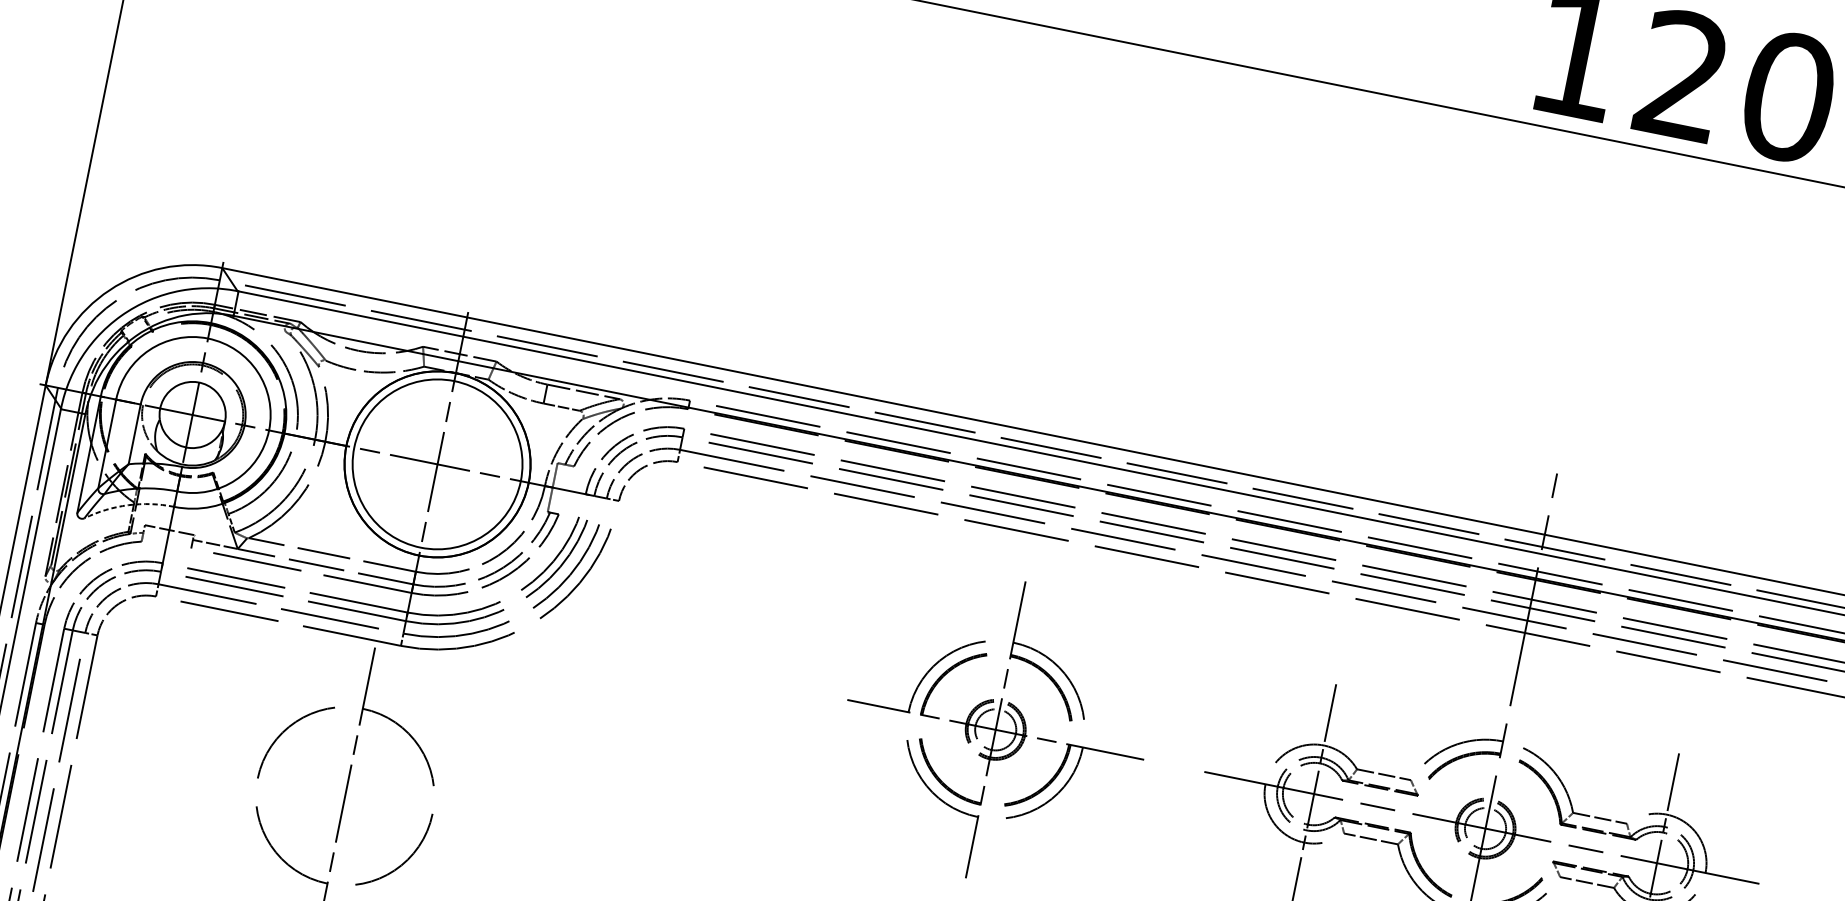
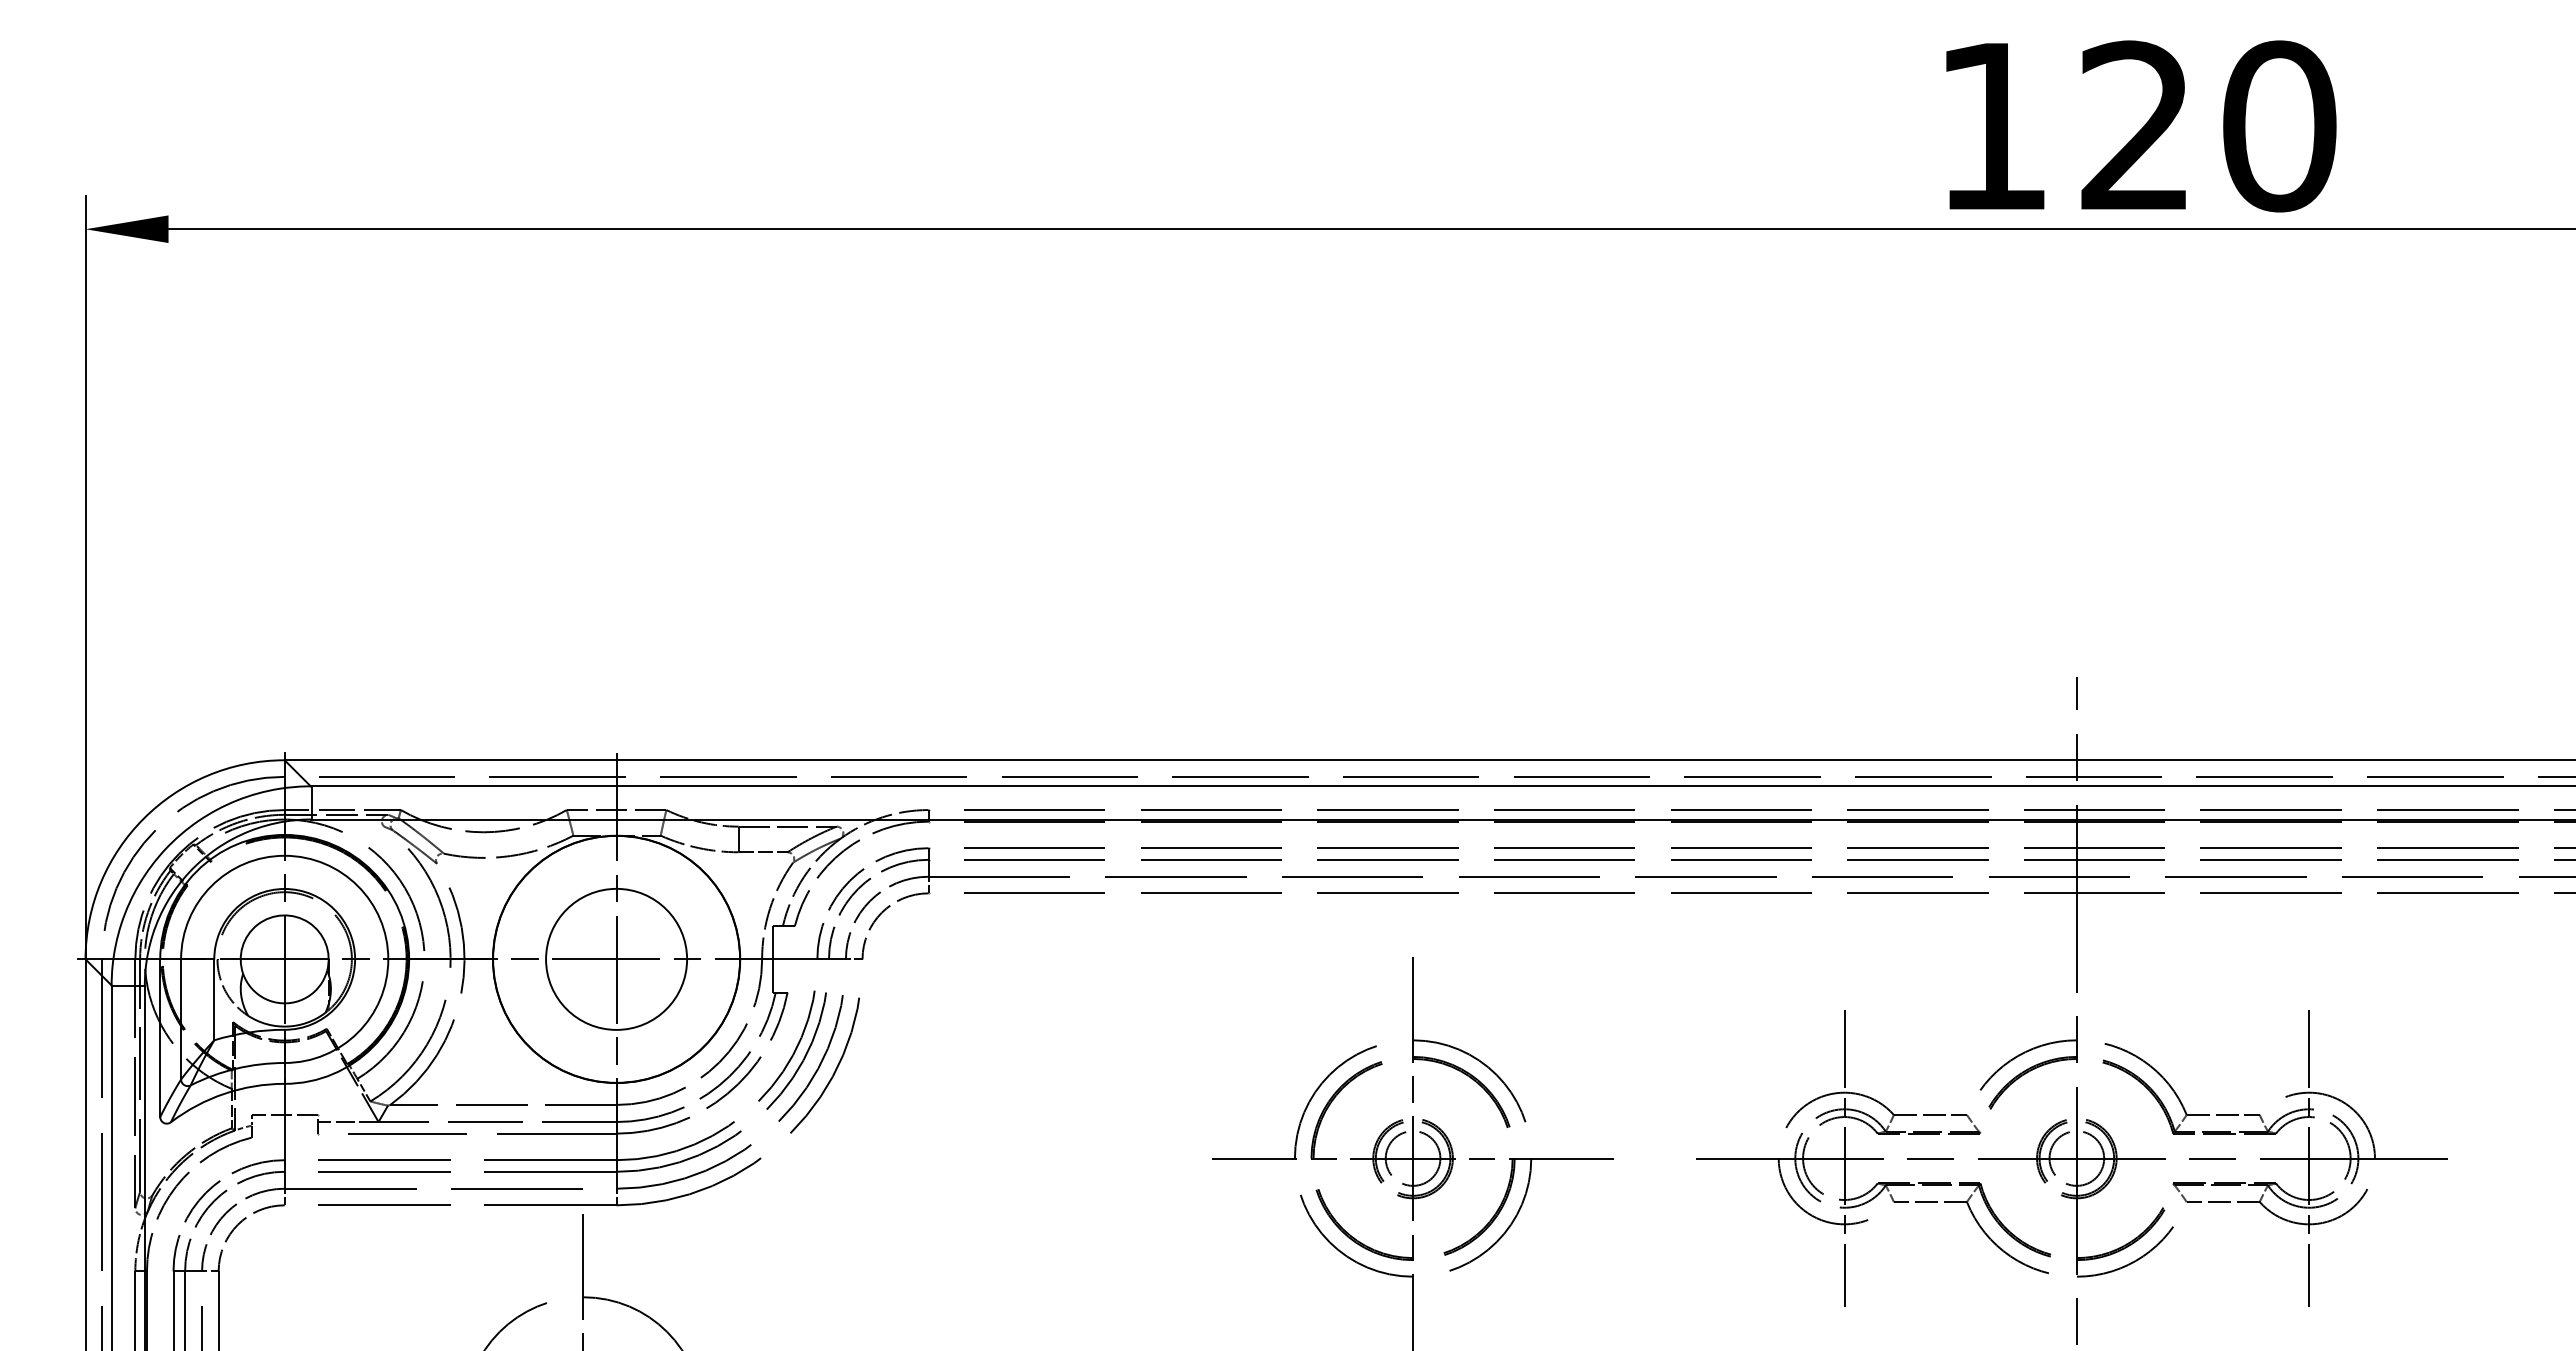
circle: (437, 463) -> (616, 958), size x0.62
arc: (128, 505) -> (224, 1093), dashed -> solid

